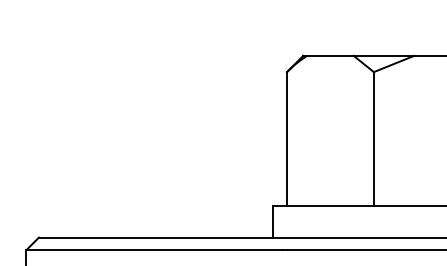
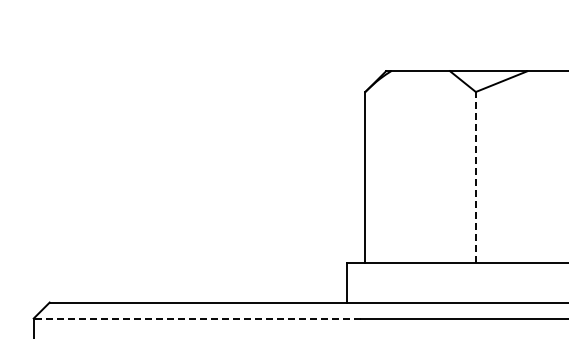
line: (373, 138) -> (475, 176), solid -> dashed
line: (155, 250) -> (197, 318), solid -> dashed

